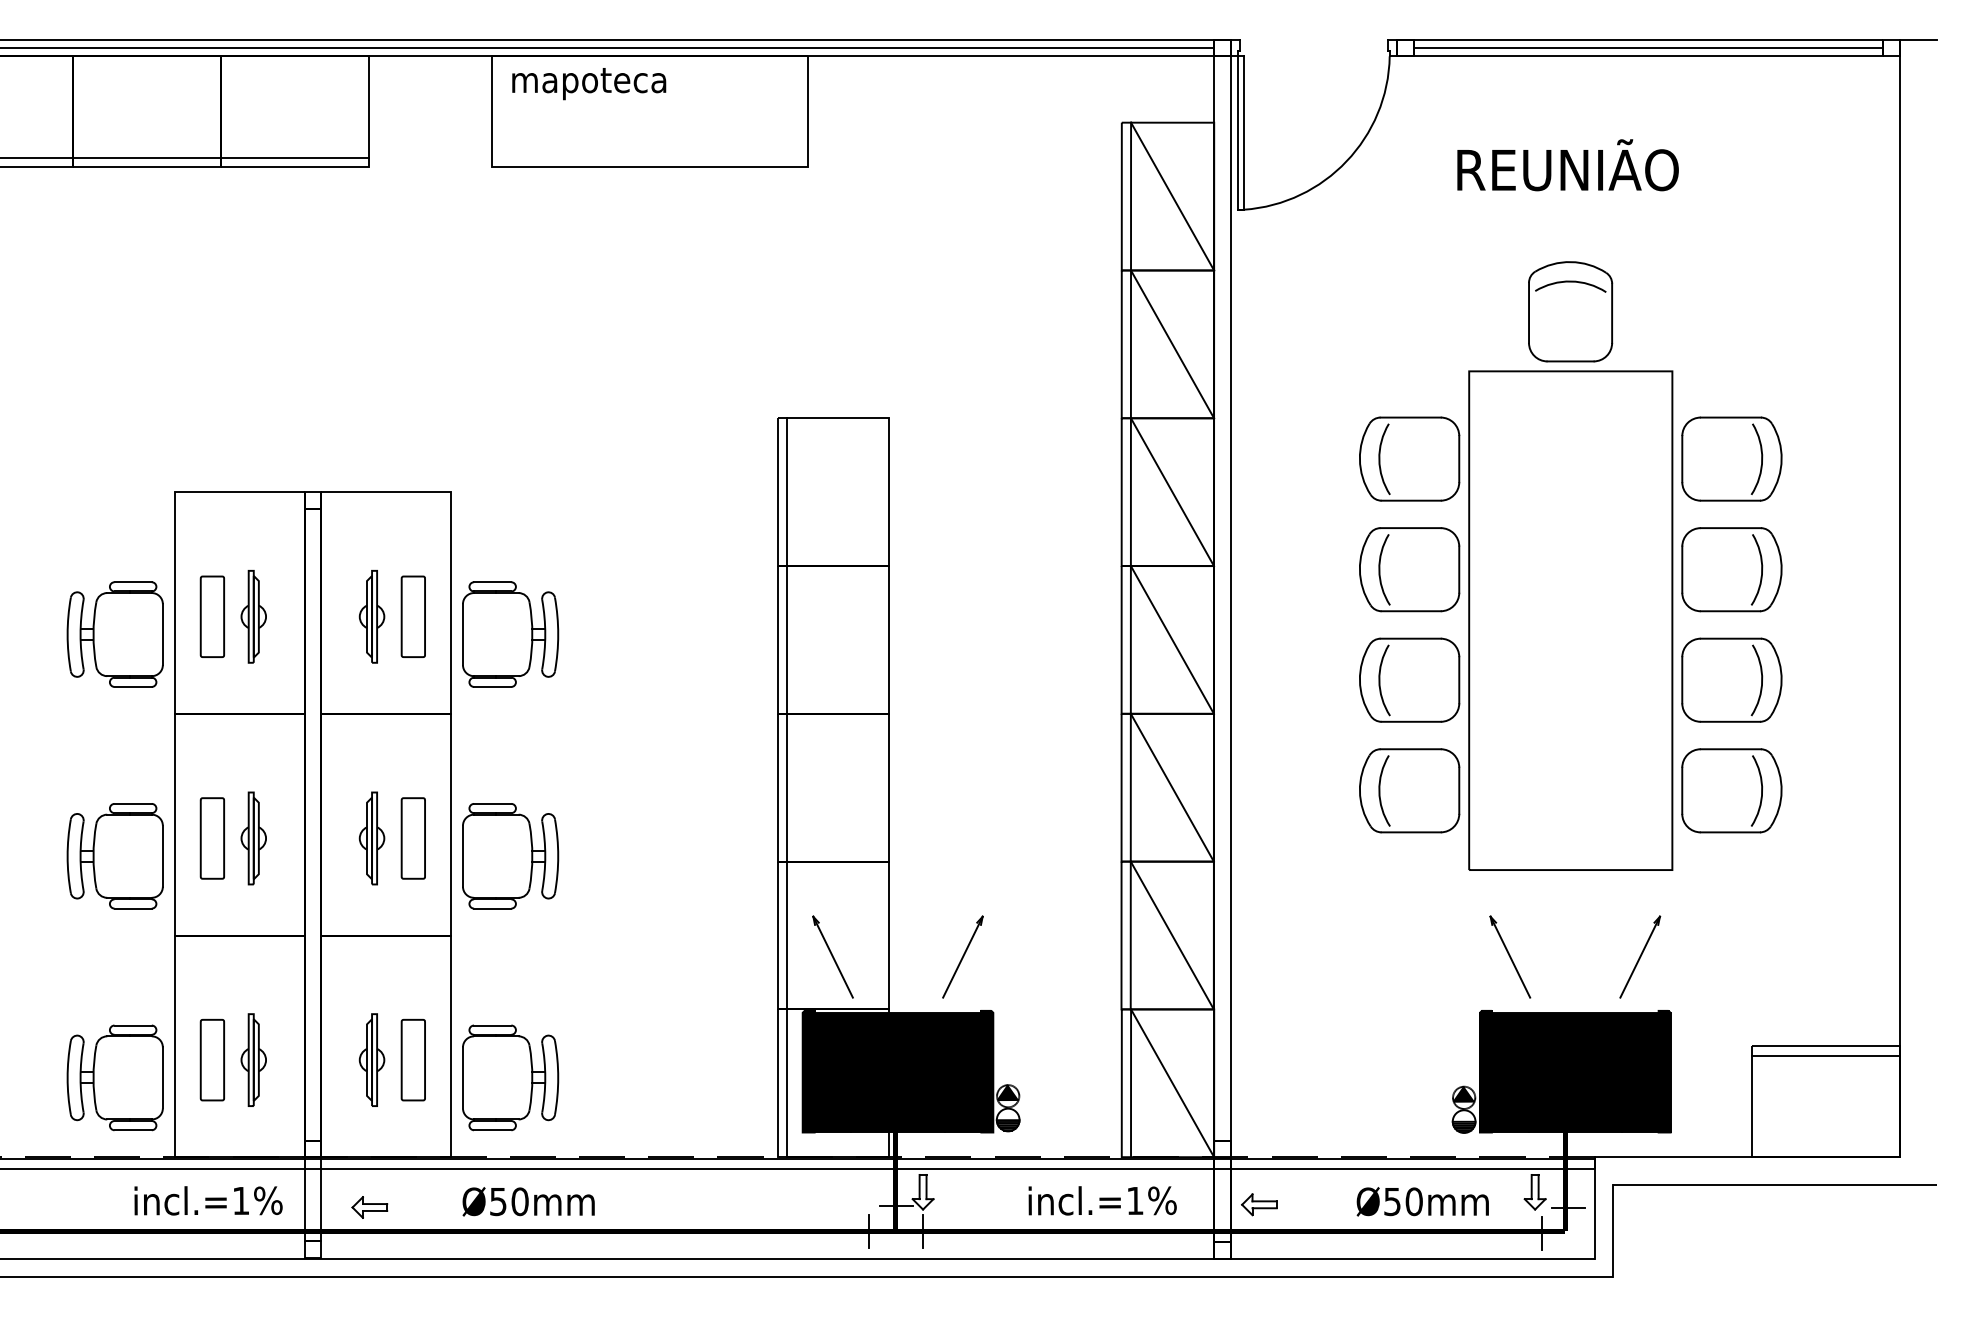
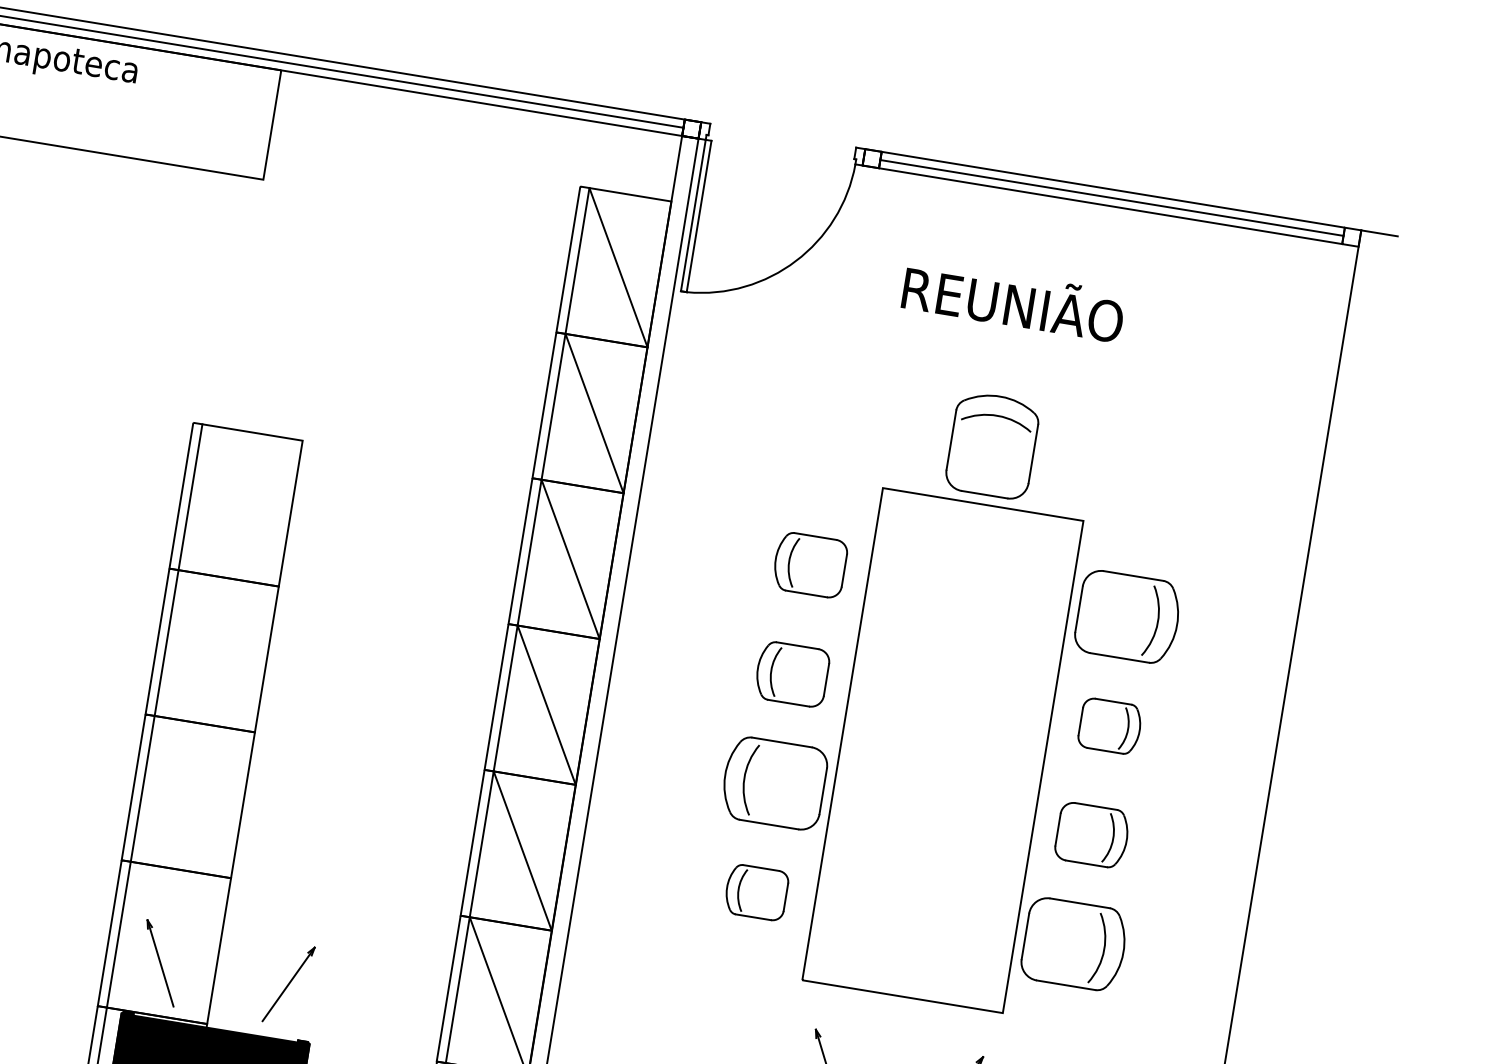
part: (1409, 458) -> (809, 564), size x0.7
part: (1409, 569) -> (792, 674), size x0.7
part: (1731, 569) -> (1109, 726), size x0.6
part: (1731, 679) -> (1092, 834), size x0.7
part: (1409, 790) -> (756, 892), size x0.6

